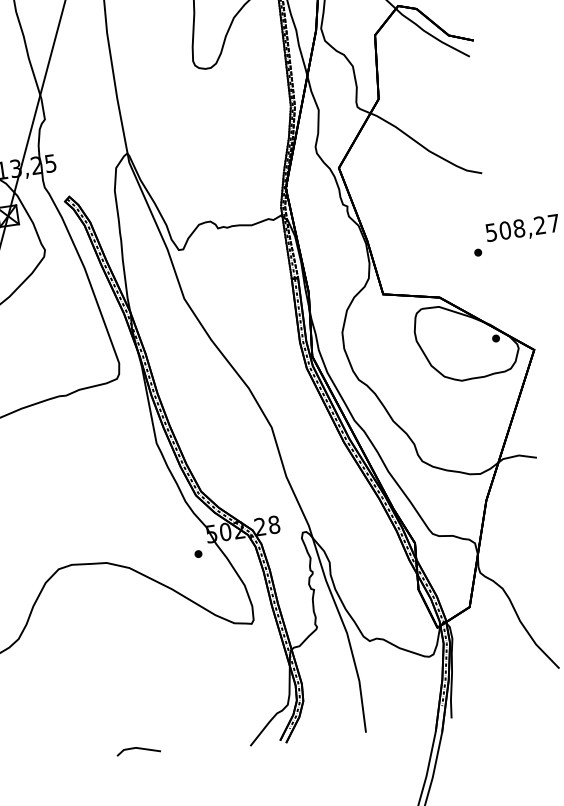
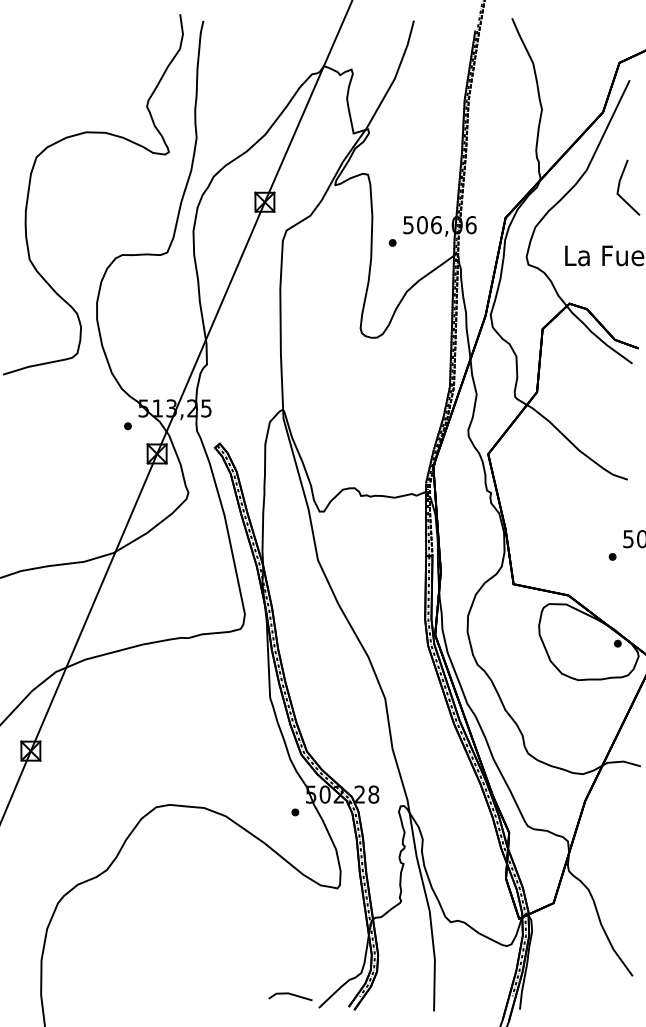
line: (139, 749) -> (291, 995), moved

